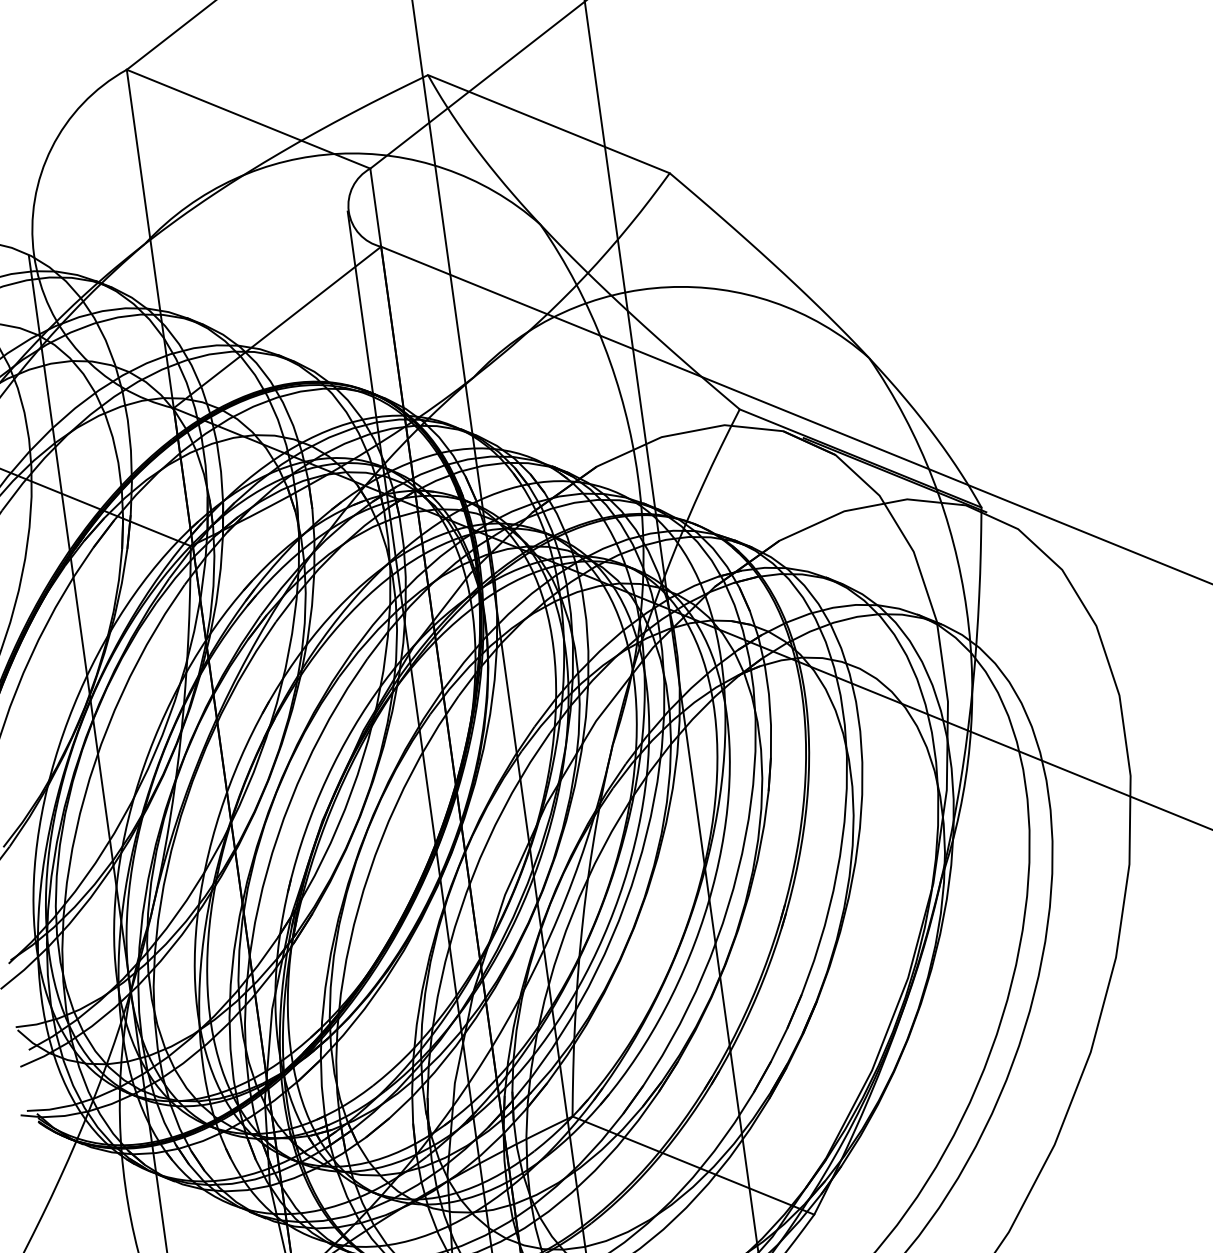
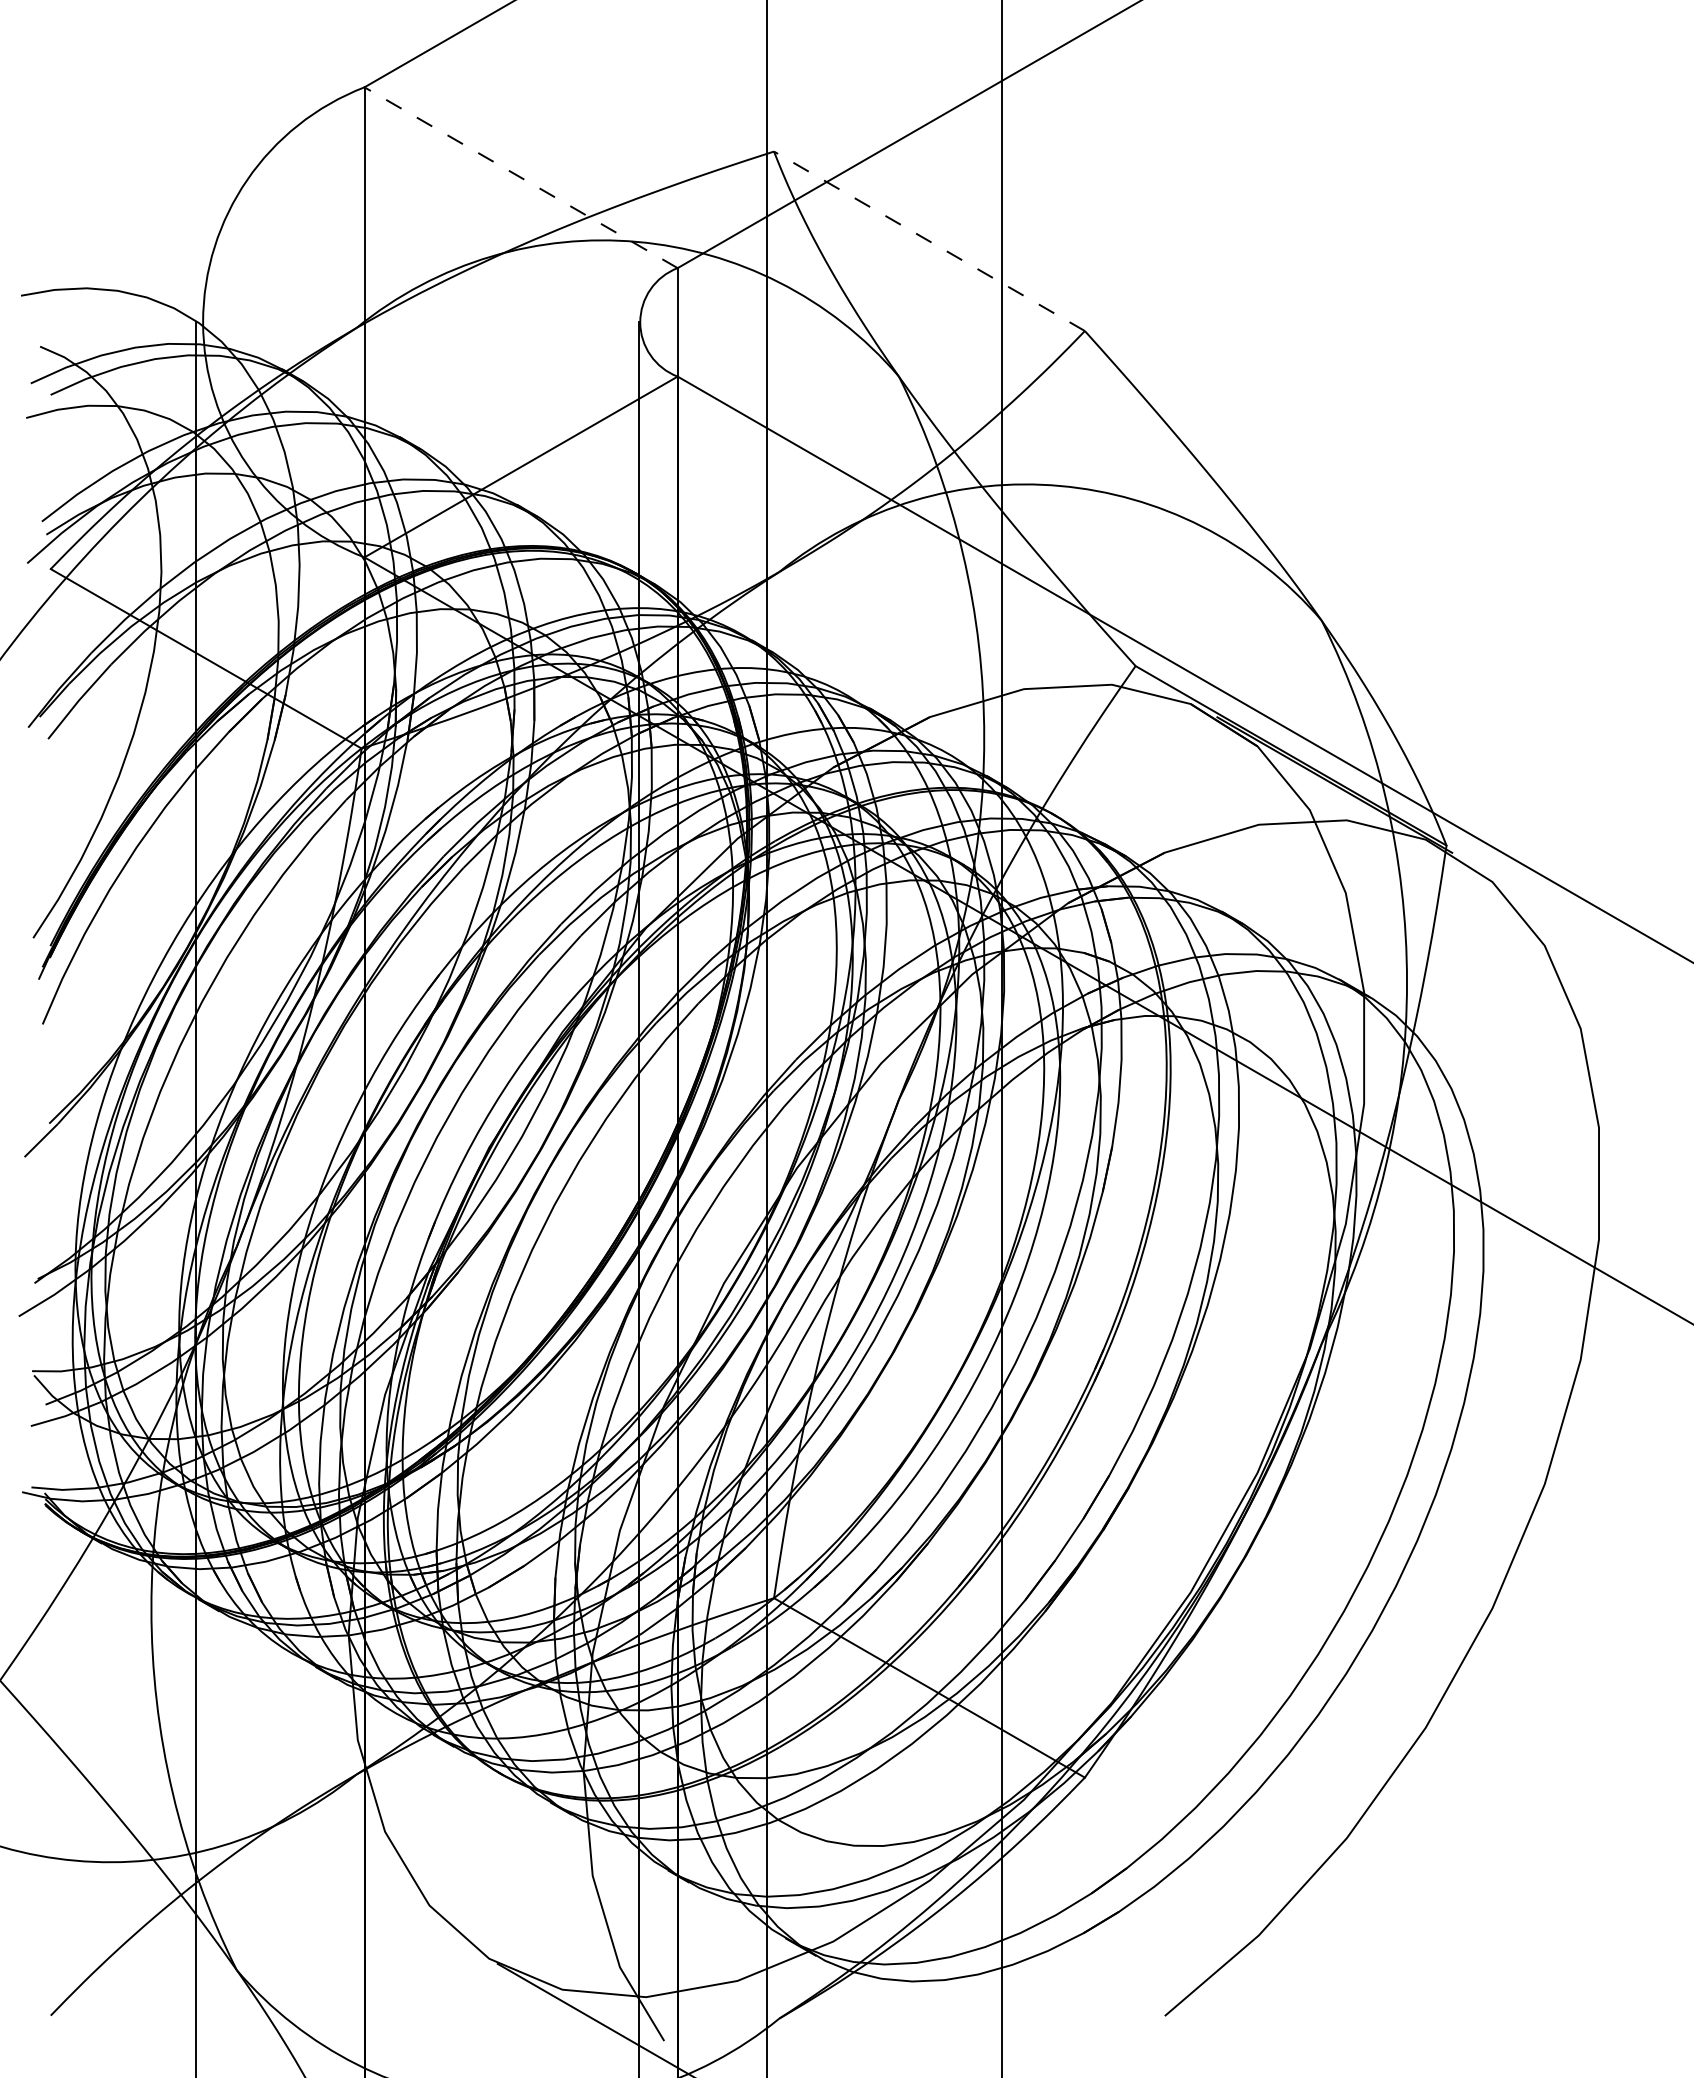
line: (248, 119) -> (521, 177), solid -> dashed
line: (548, 124) -> (929, 241), solid -> dashed

